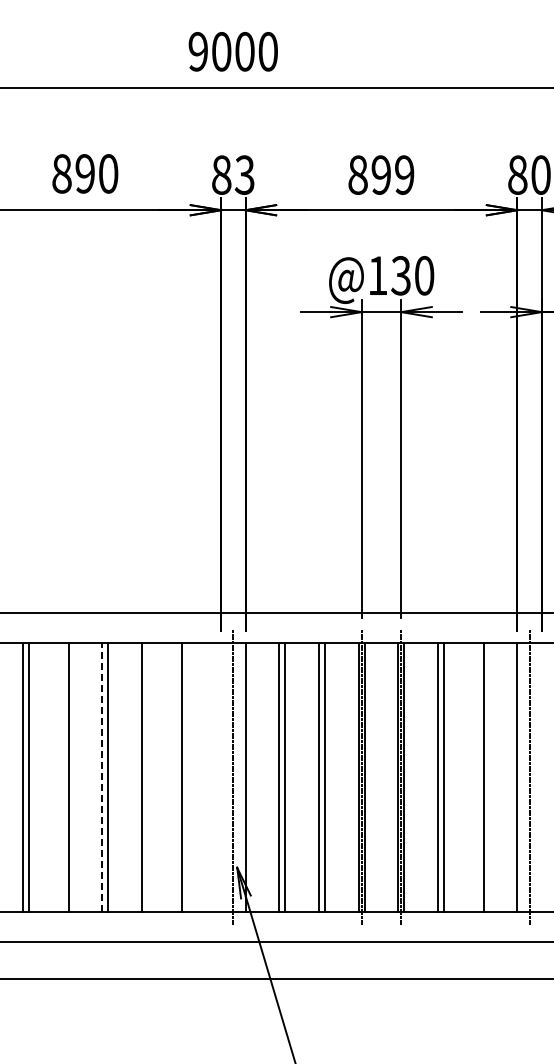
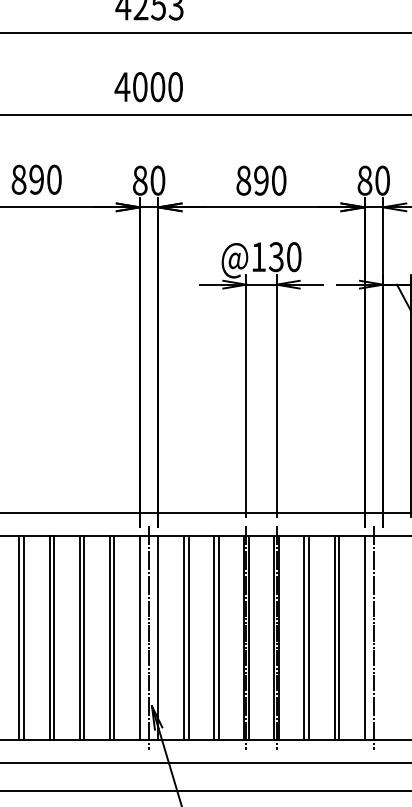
text: (197, 51) -> (121, 86), 9000 -> 4000
text: (244, 174) -> (157, 180), 83 -> 80
text: (404, 174) -> (278, 180), 899 -> 890
line: (62, 777) -> (19, 637), added
line: (102, 777) -> (49, 637), dashed -> solid
line: (148, 777) -> (84, 637), added
line: (187, 777) -> (114, 637), added
line: (221, 777) -> (140, 637), added
line: (477, 777) -> (334, 637), added

